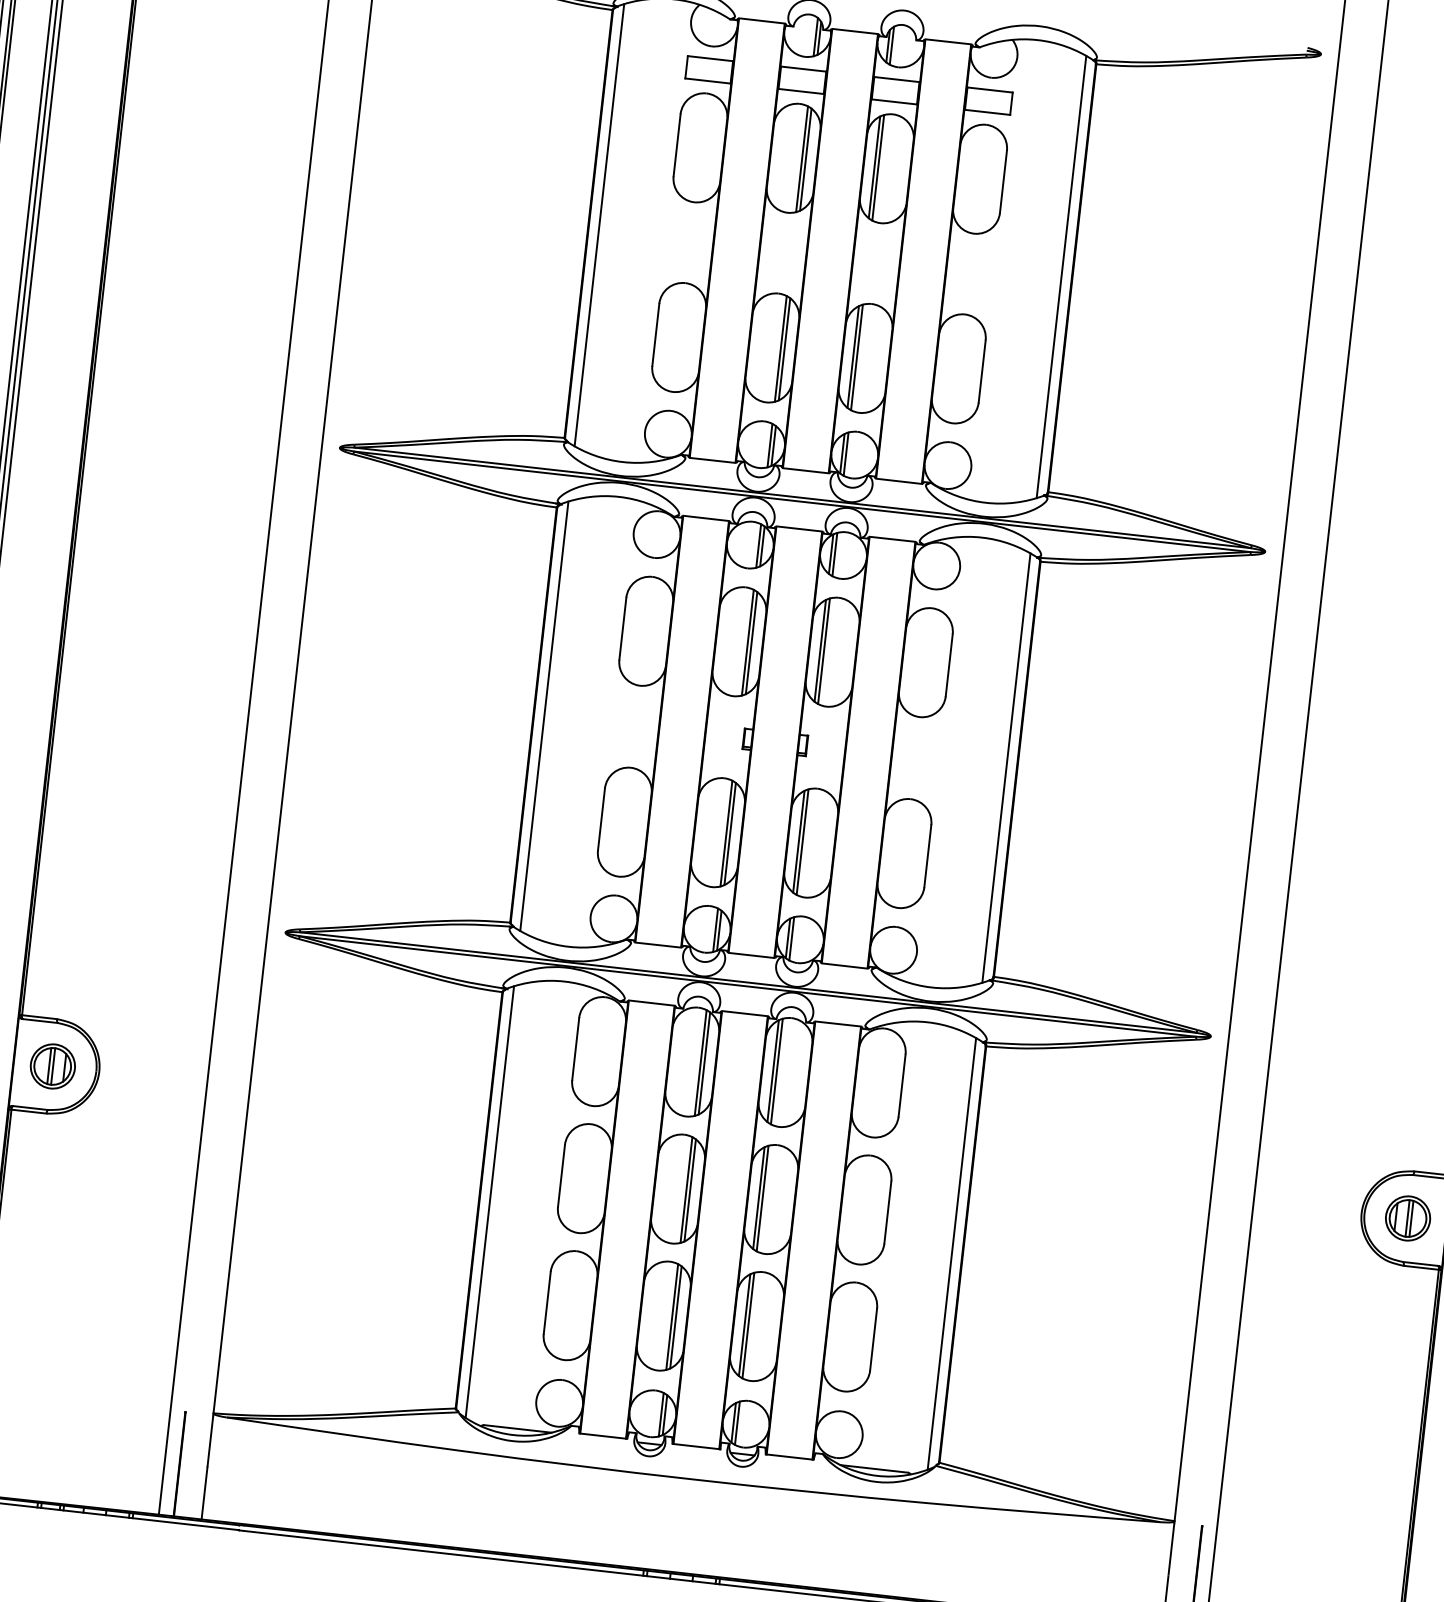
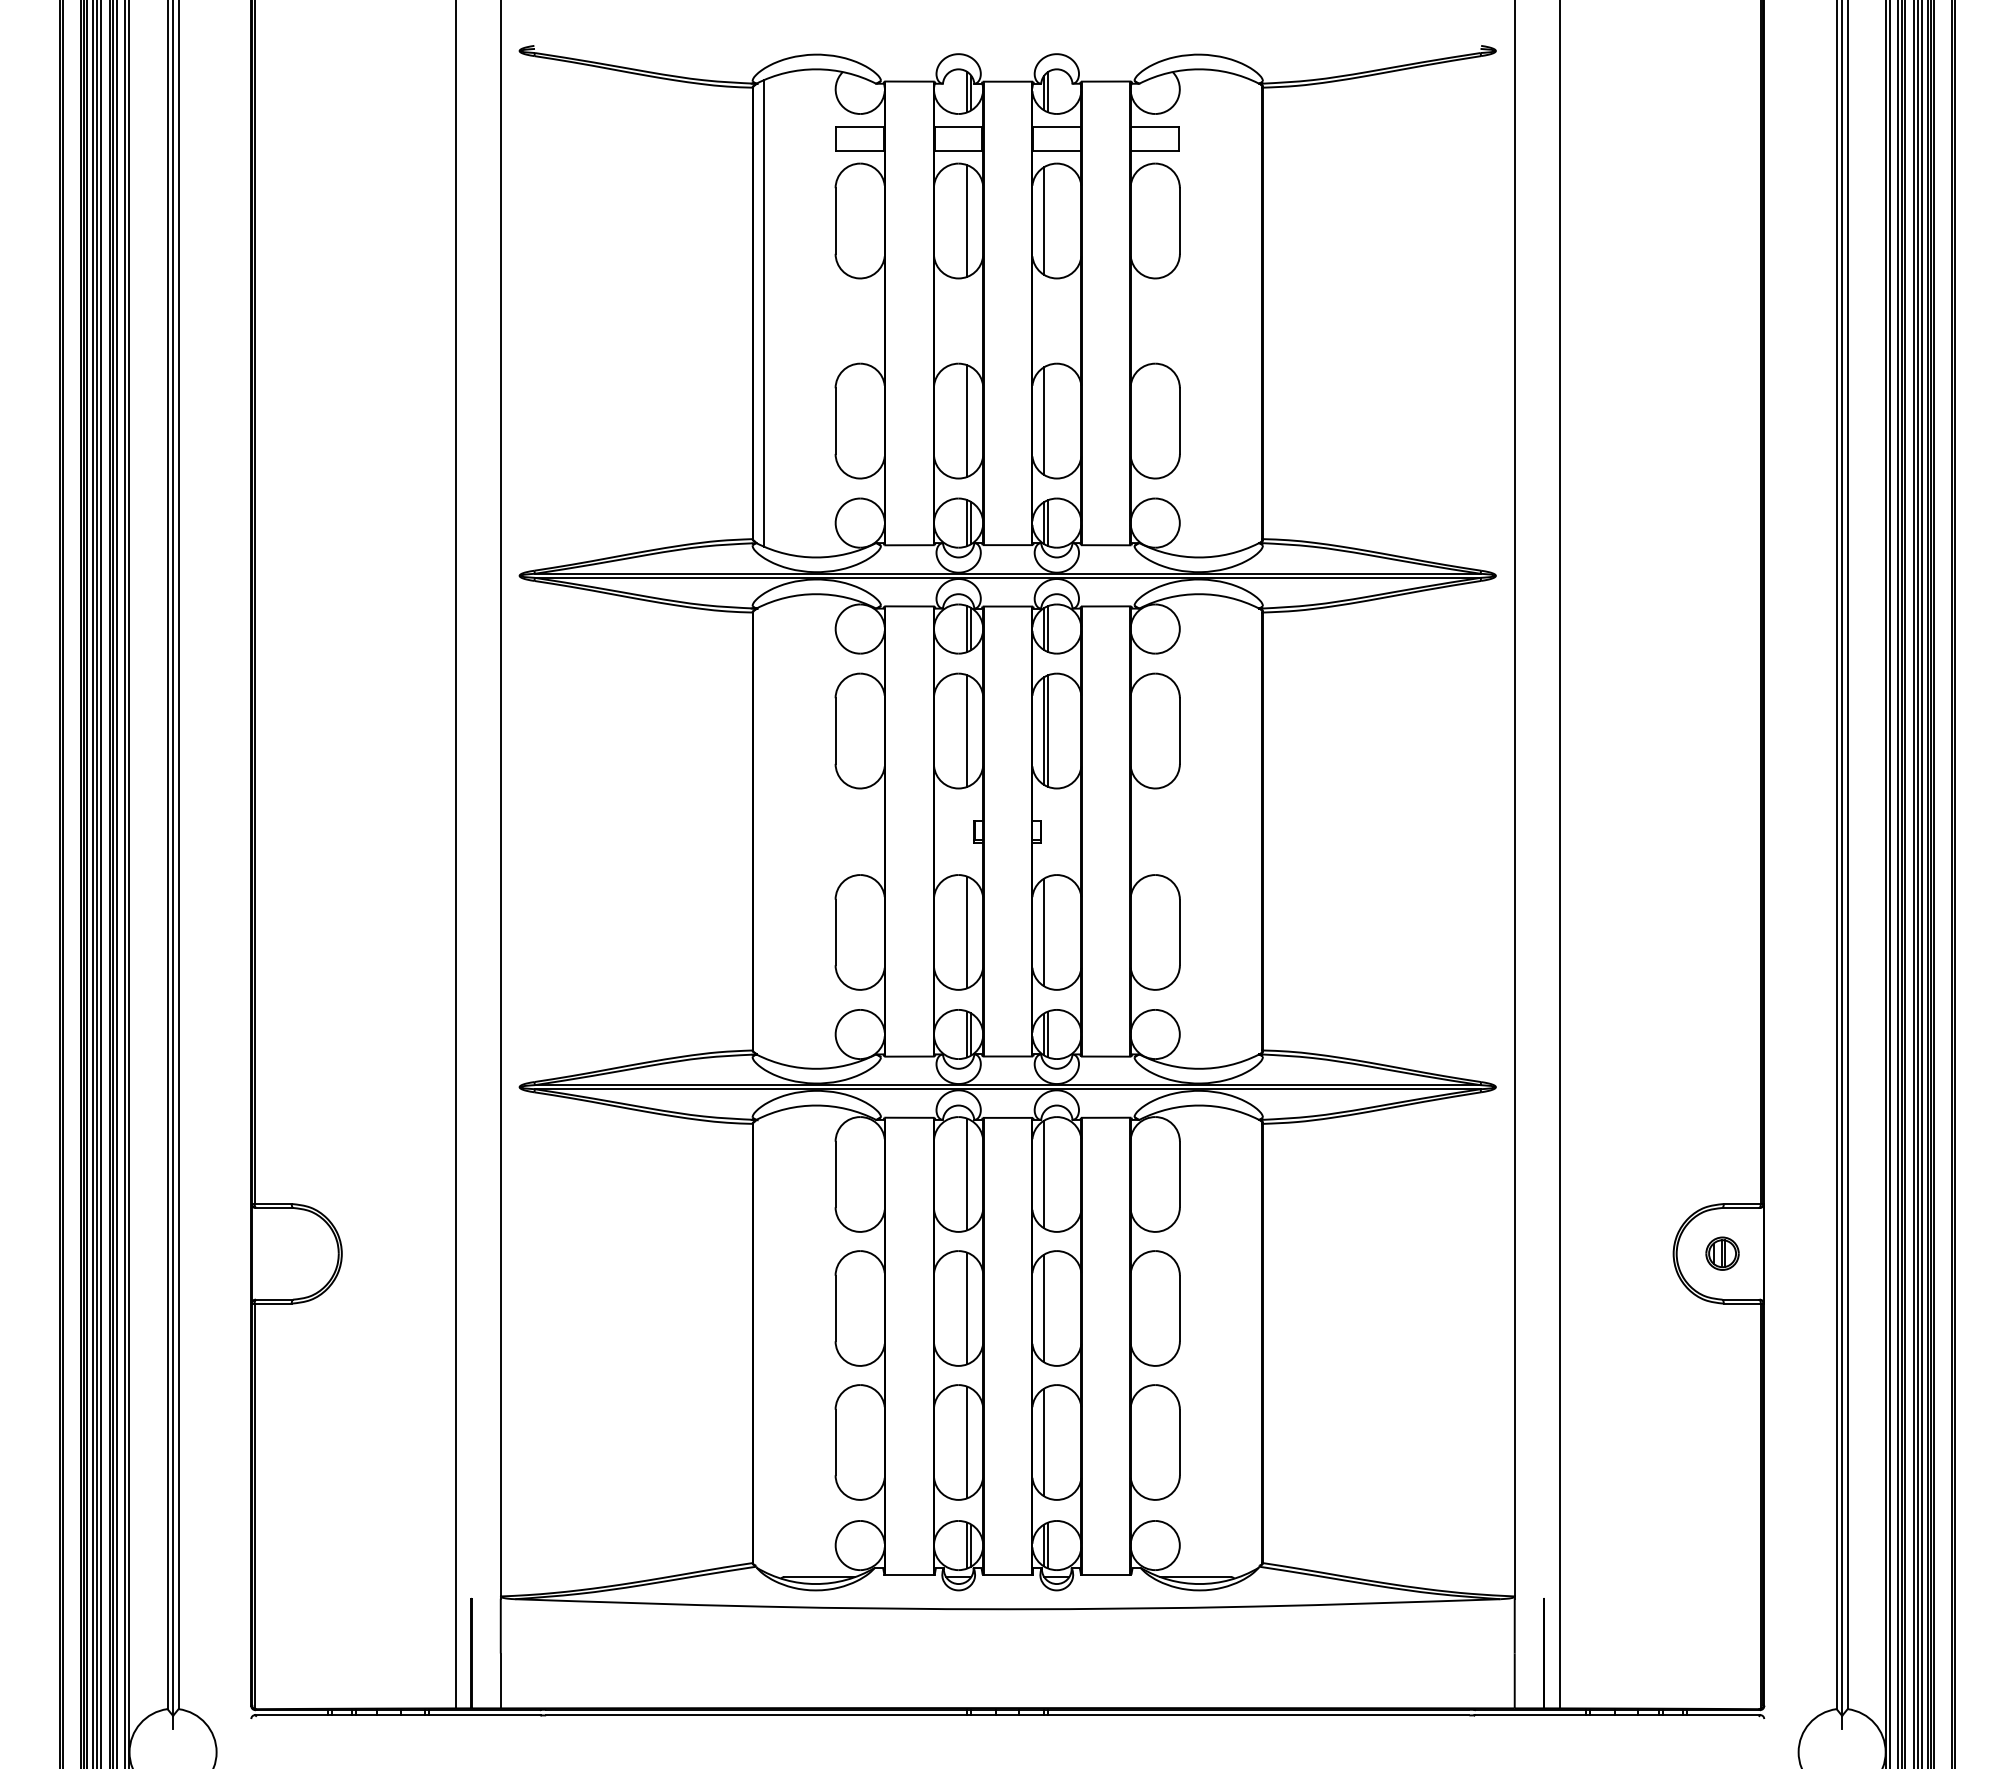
line: (805, 159) -> (971, 220), removed
line: (878, 167) -> (1047, 220), removed
line: (1061, 277) -> (1251, 313), removed
line: (784, 348) -> (971, 420), removed
line: (856, 356) -> (1047, 420), removed
line: (751, 642) -> (971, 730), removed
line: (544, 716) -> (764, 831), removed
line: (1006, 768) -> (1251, 831), removed
line: (730, 834) -> (971, 932), removed
line: (802, 842) -> (1047, 932), removed
line: (704, 1063) -> (971, 1174), removed
part: (52, 1066) -> (292, 1253), removed
line: (776, 1071) -> (1047, 1174), removed
line: (690, 1190) -> (971, 1308), removed
line: (762, 1198) -> (1047, 1308), removed
line: (490, 1201) -> (764, 1343), removed
part: (1407, 1218) -> (1722, 1253), size x0.7
line: (951, 1253) -> (1251, 1343), removed
line: (676, 1317) -> (971, 1442), removed
line: (748, 1325) -> (1047, 1442), removed

